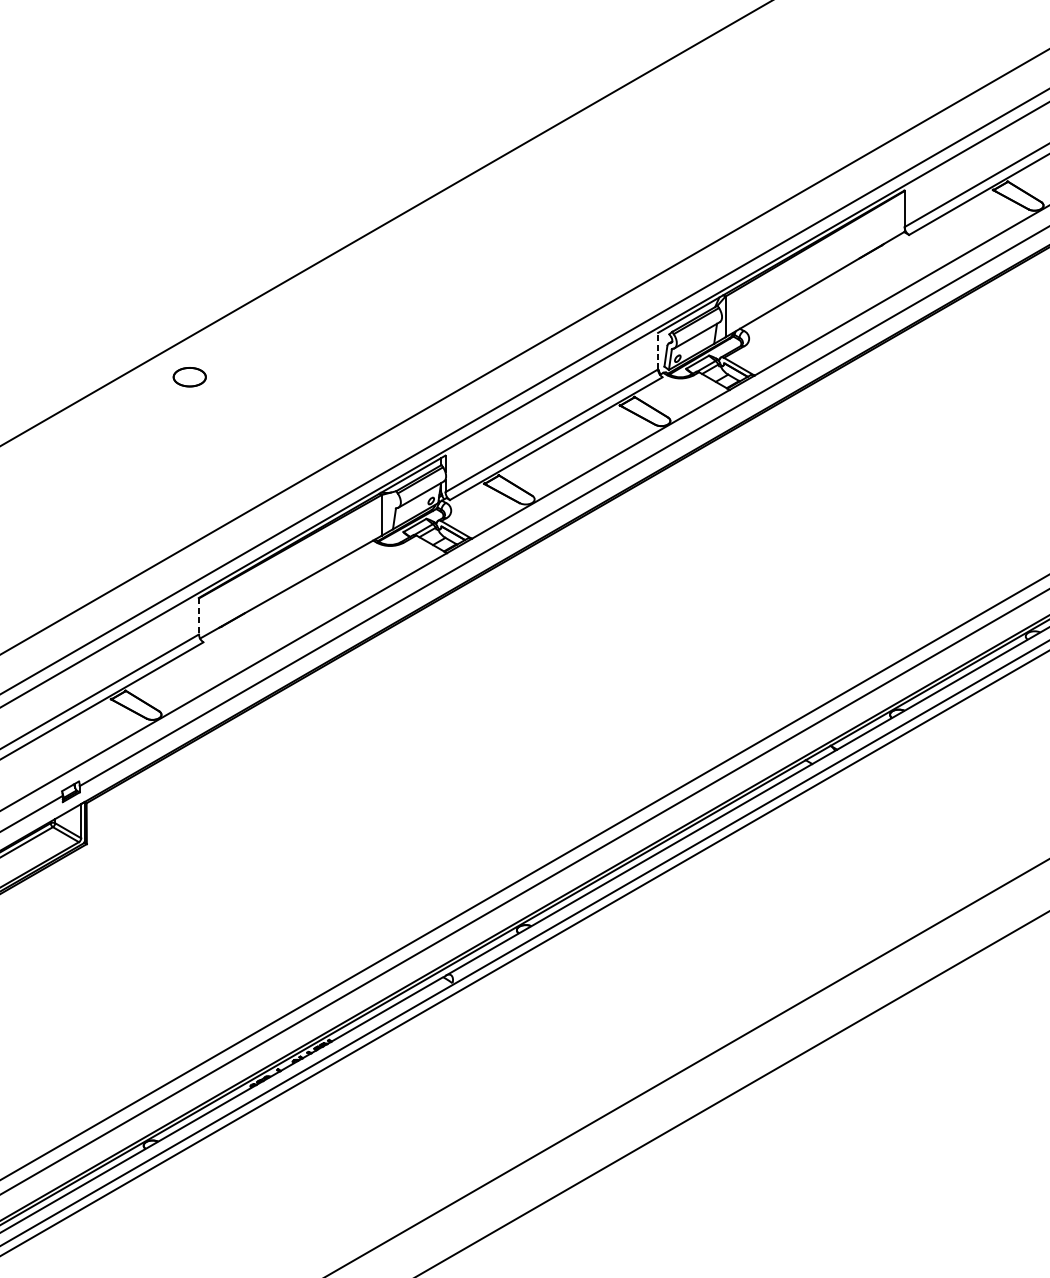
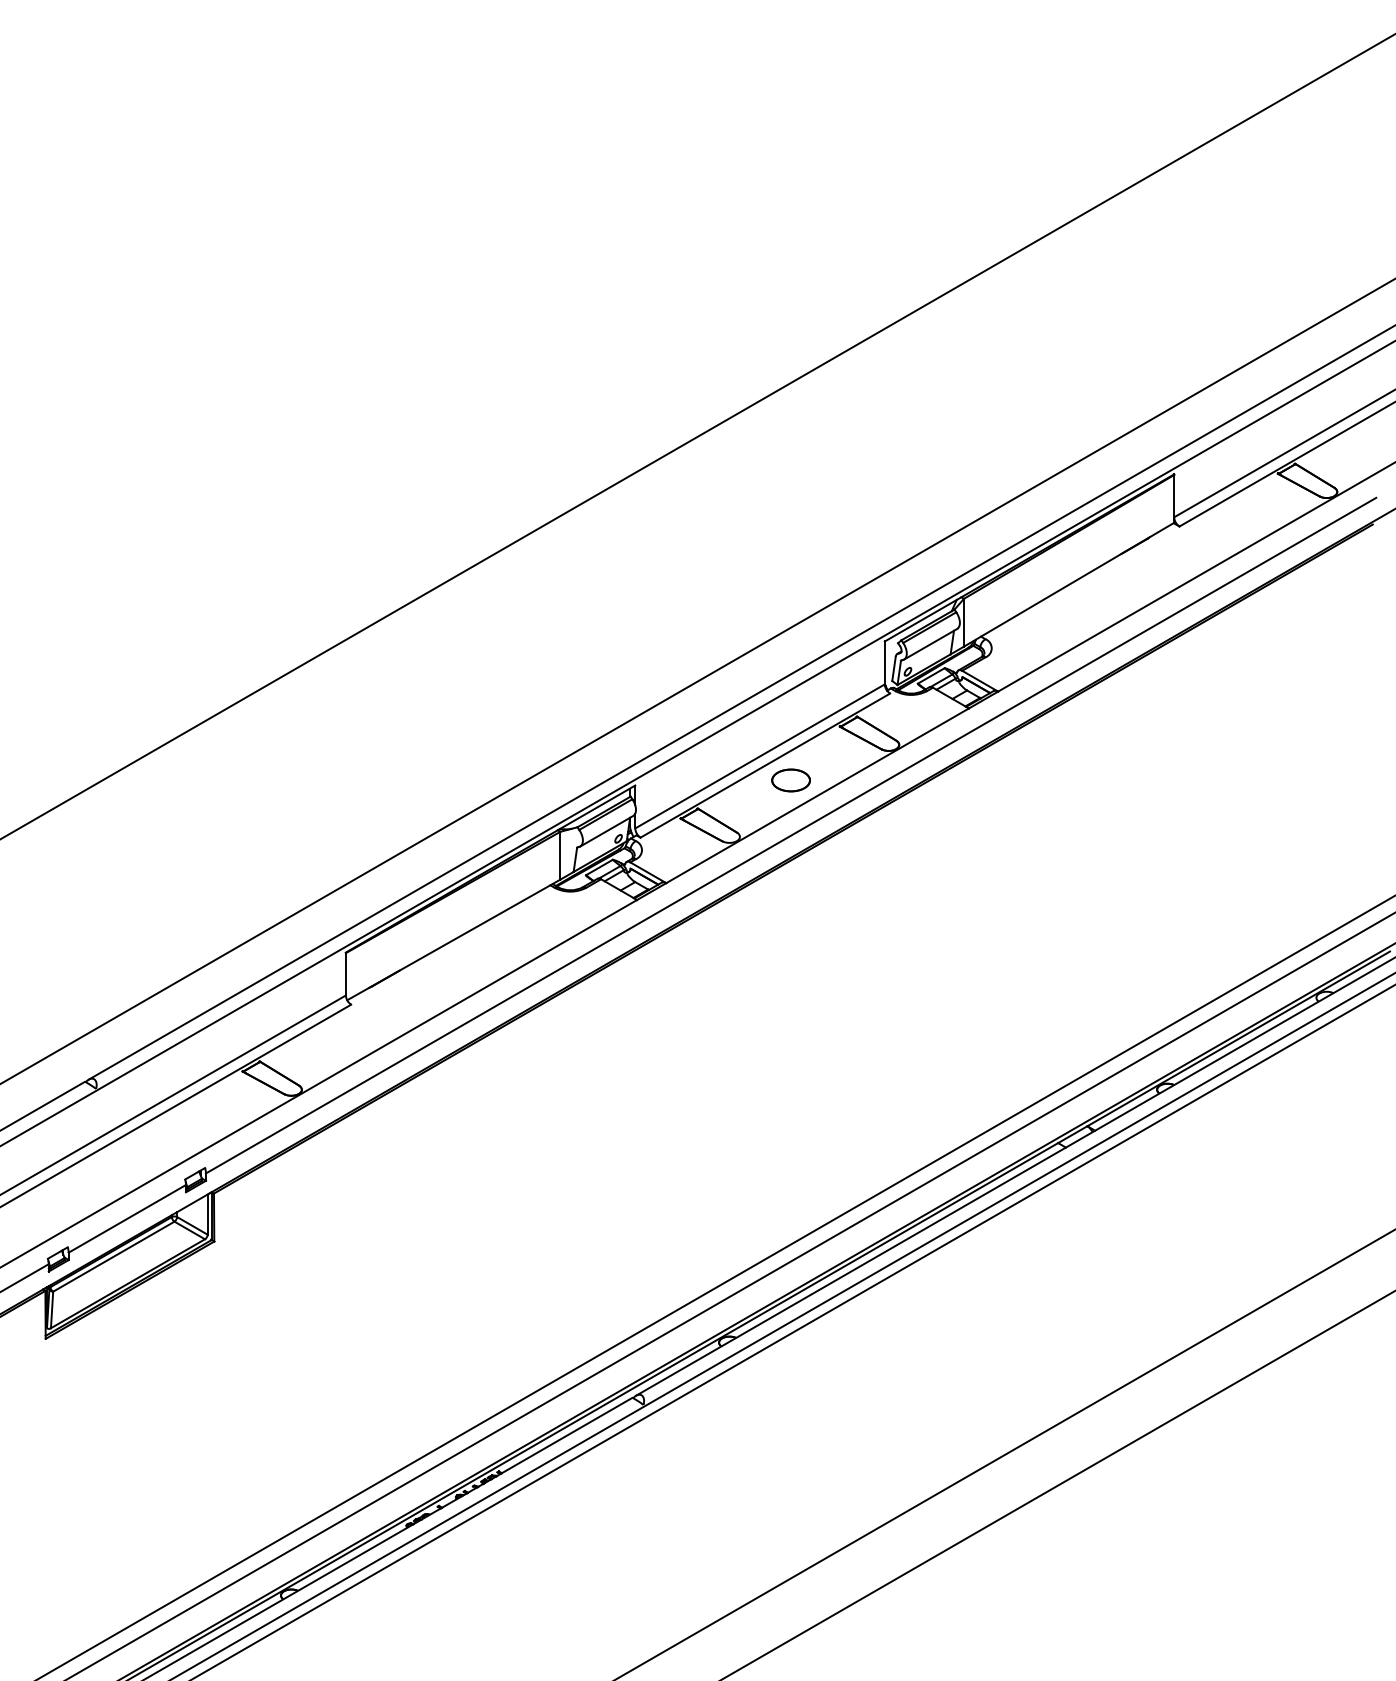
line: (657, 350) -> (884, 662), dashed -> solid
part: (189, 377) -> (790, 780), moved
line: (198, 616) -> (345, 974), dashed -> solid

